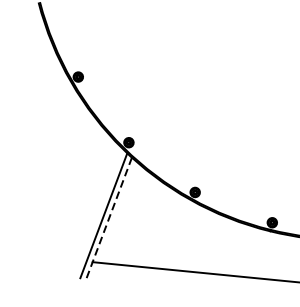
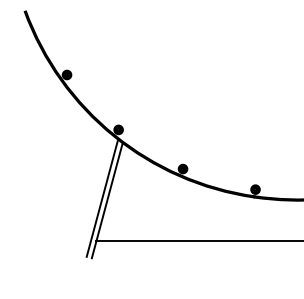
line: (109, 218) -> (107, 200), dashed -> solid

